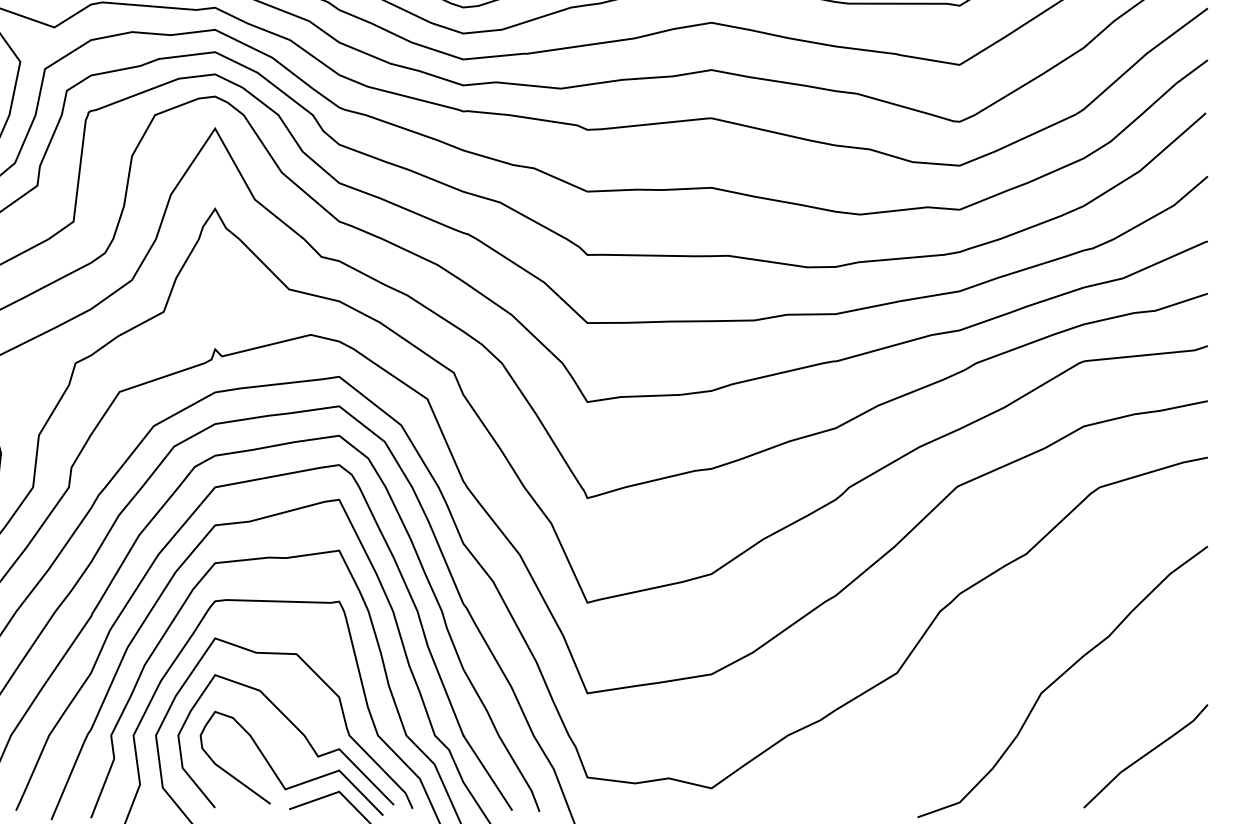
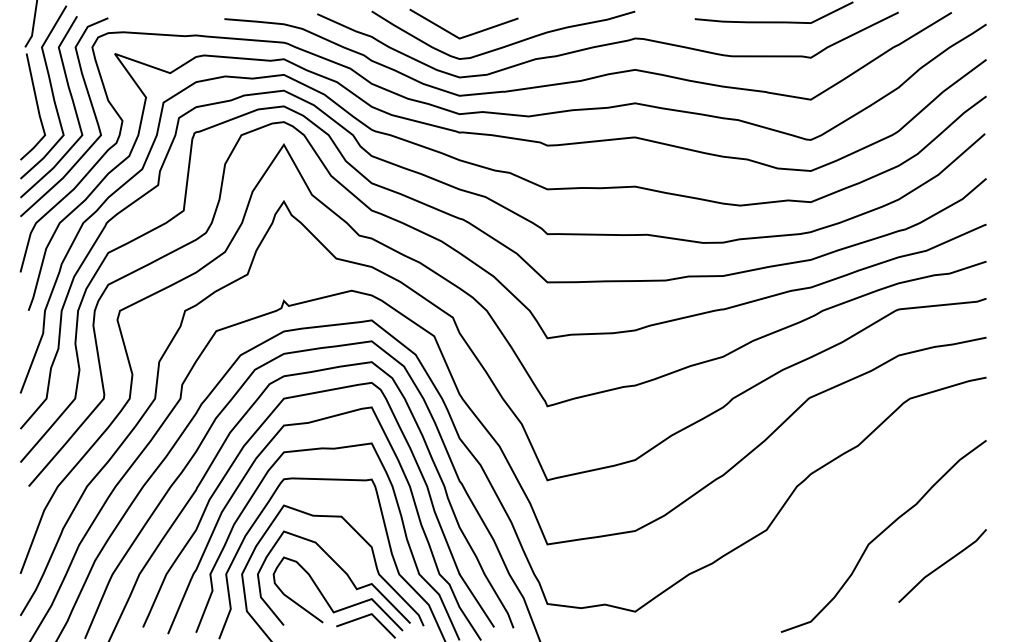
line: (1145, 755) -> (942, 565), moved

